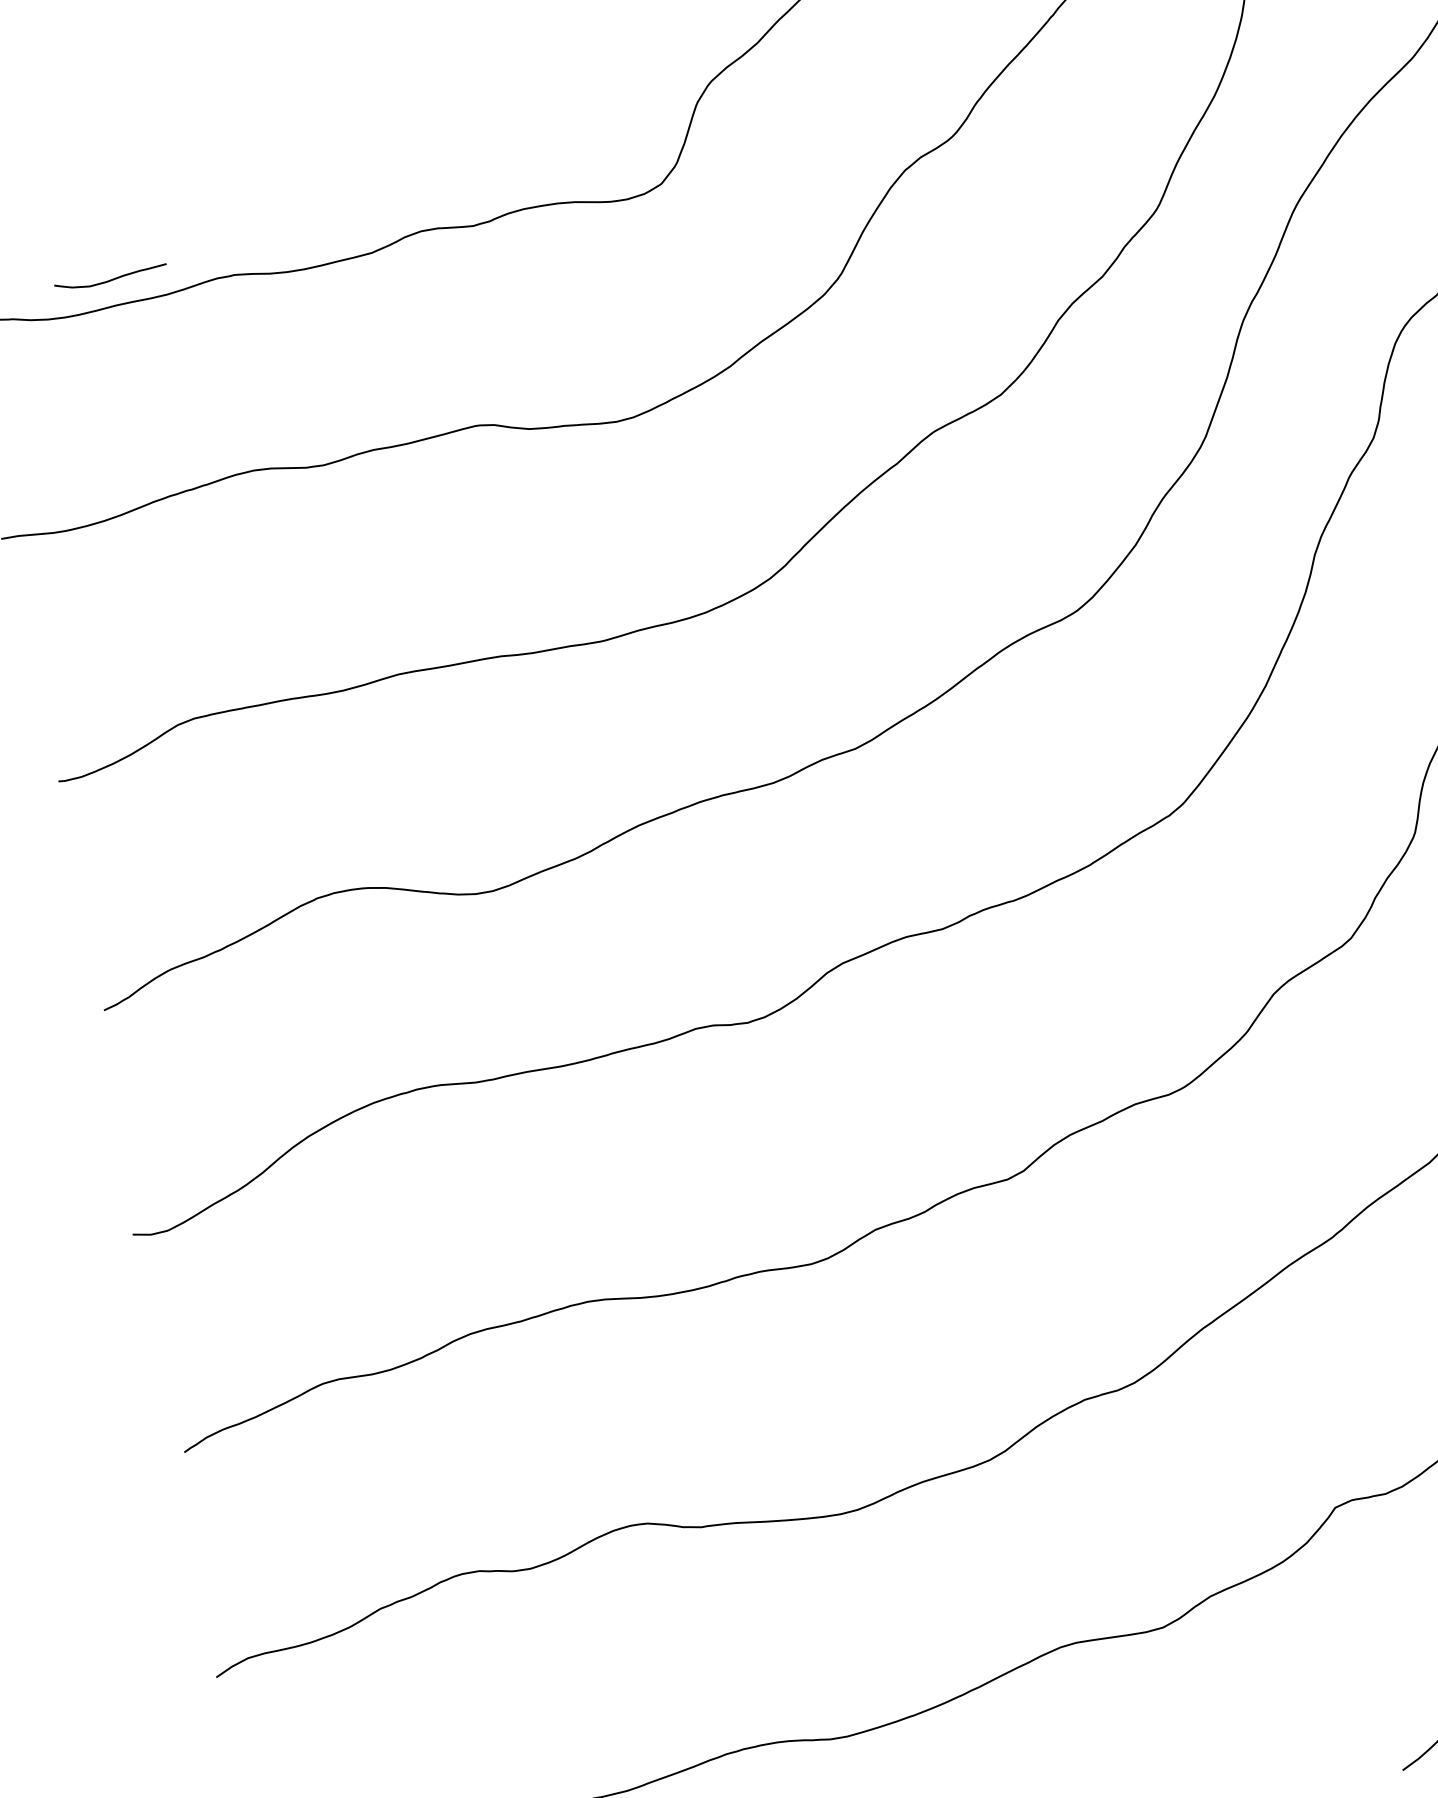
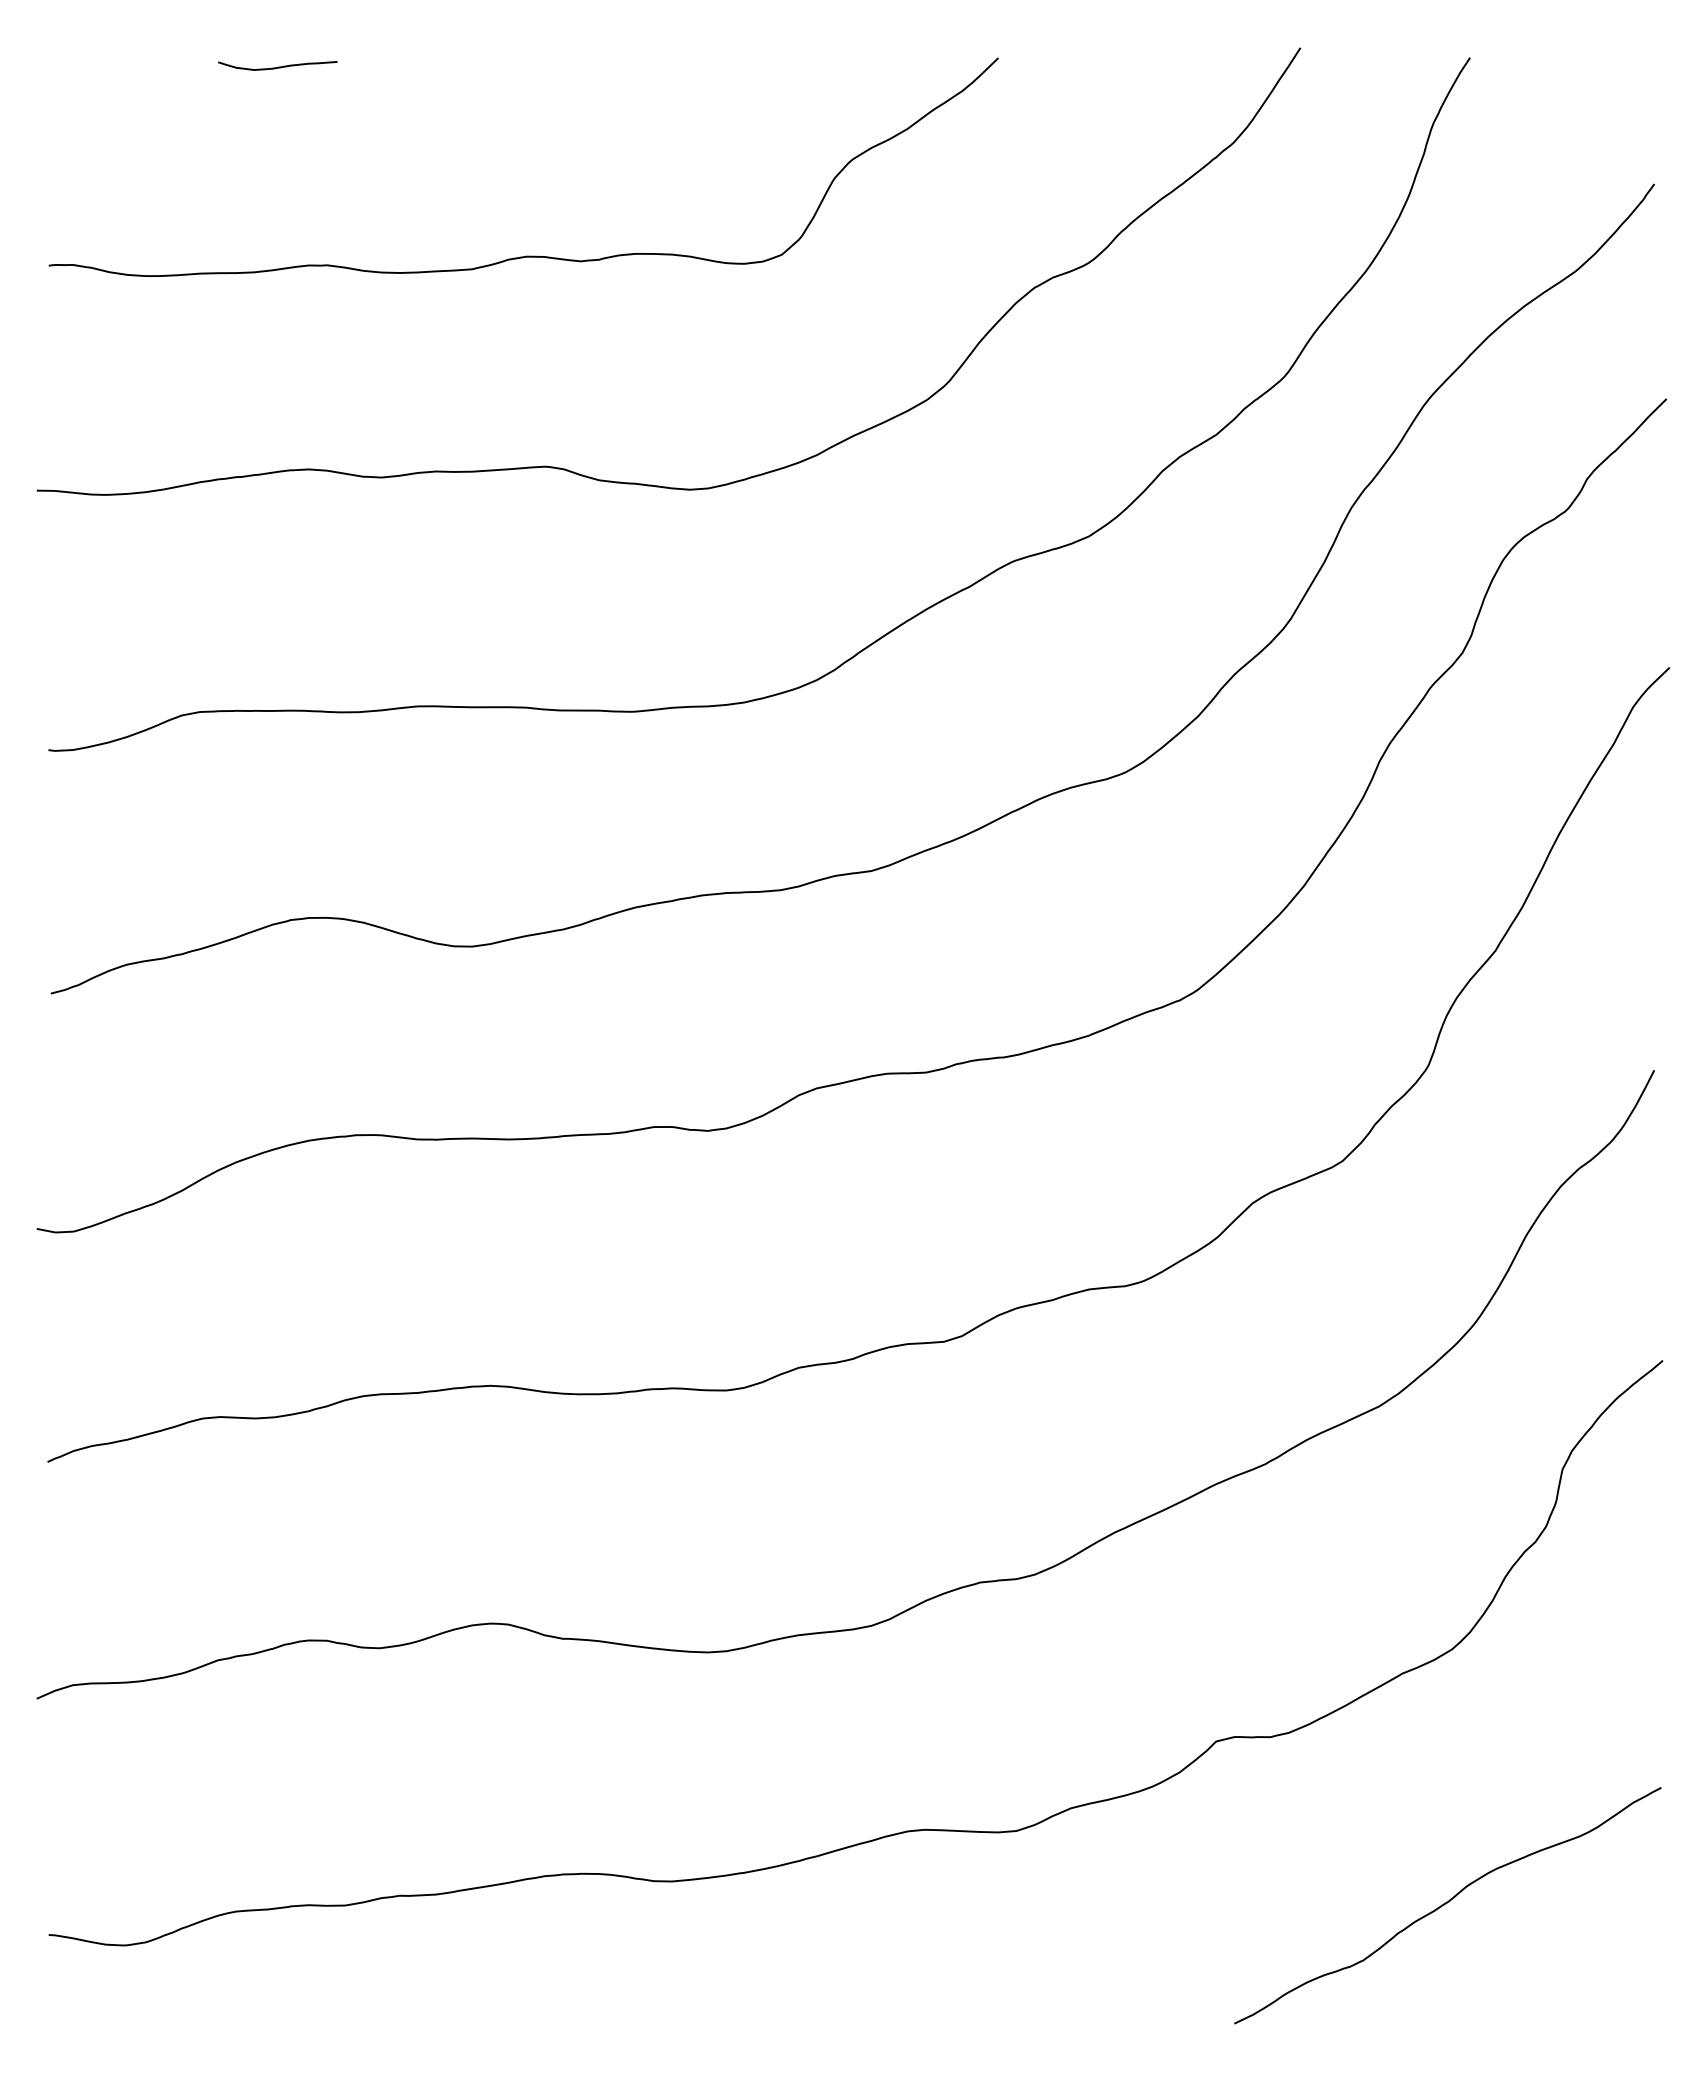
curve: (111, 278) -> (278, 66), moved

